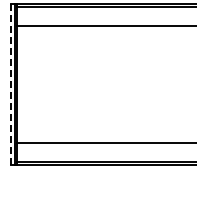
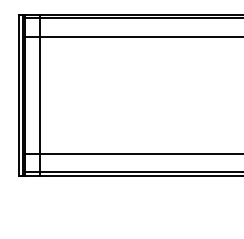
line: (10, 84) -> (18, 95), dashed -> solid
line: (32, 84) -> (40, 95), added

